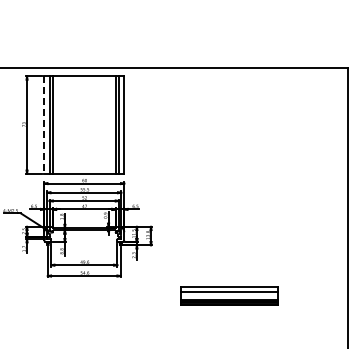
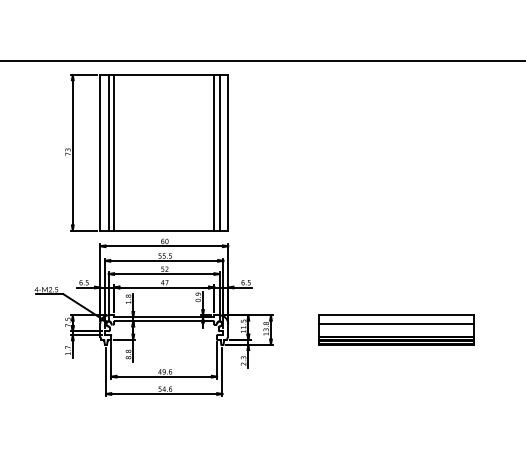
line: (44, 125) -> (100, 153), dashed -> solid
part: (229, 295) -> (396, 329), moved

